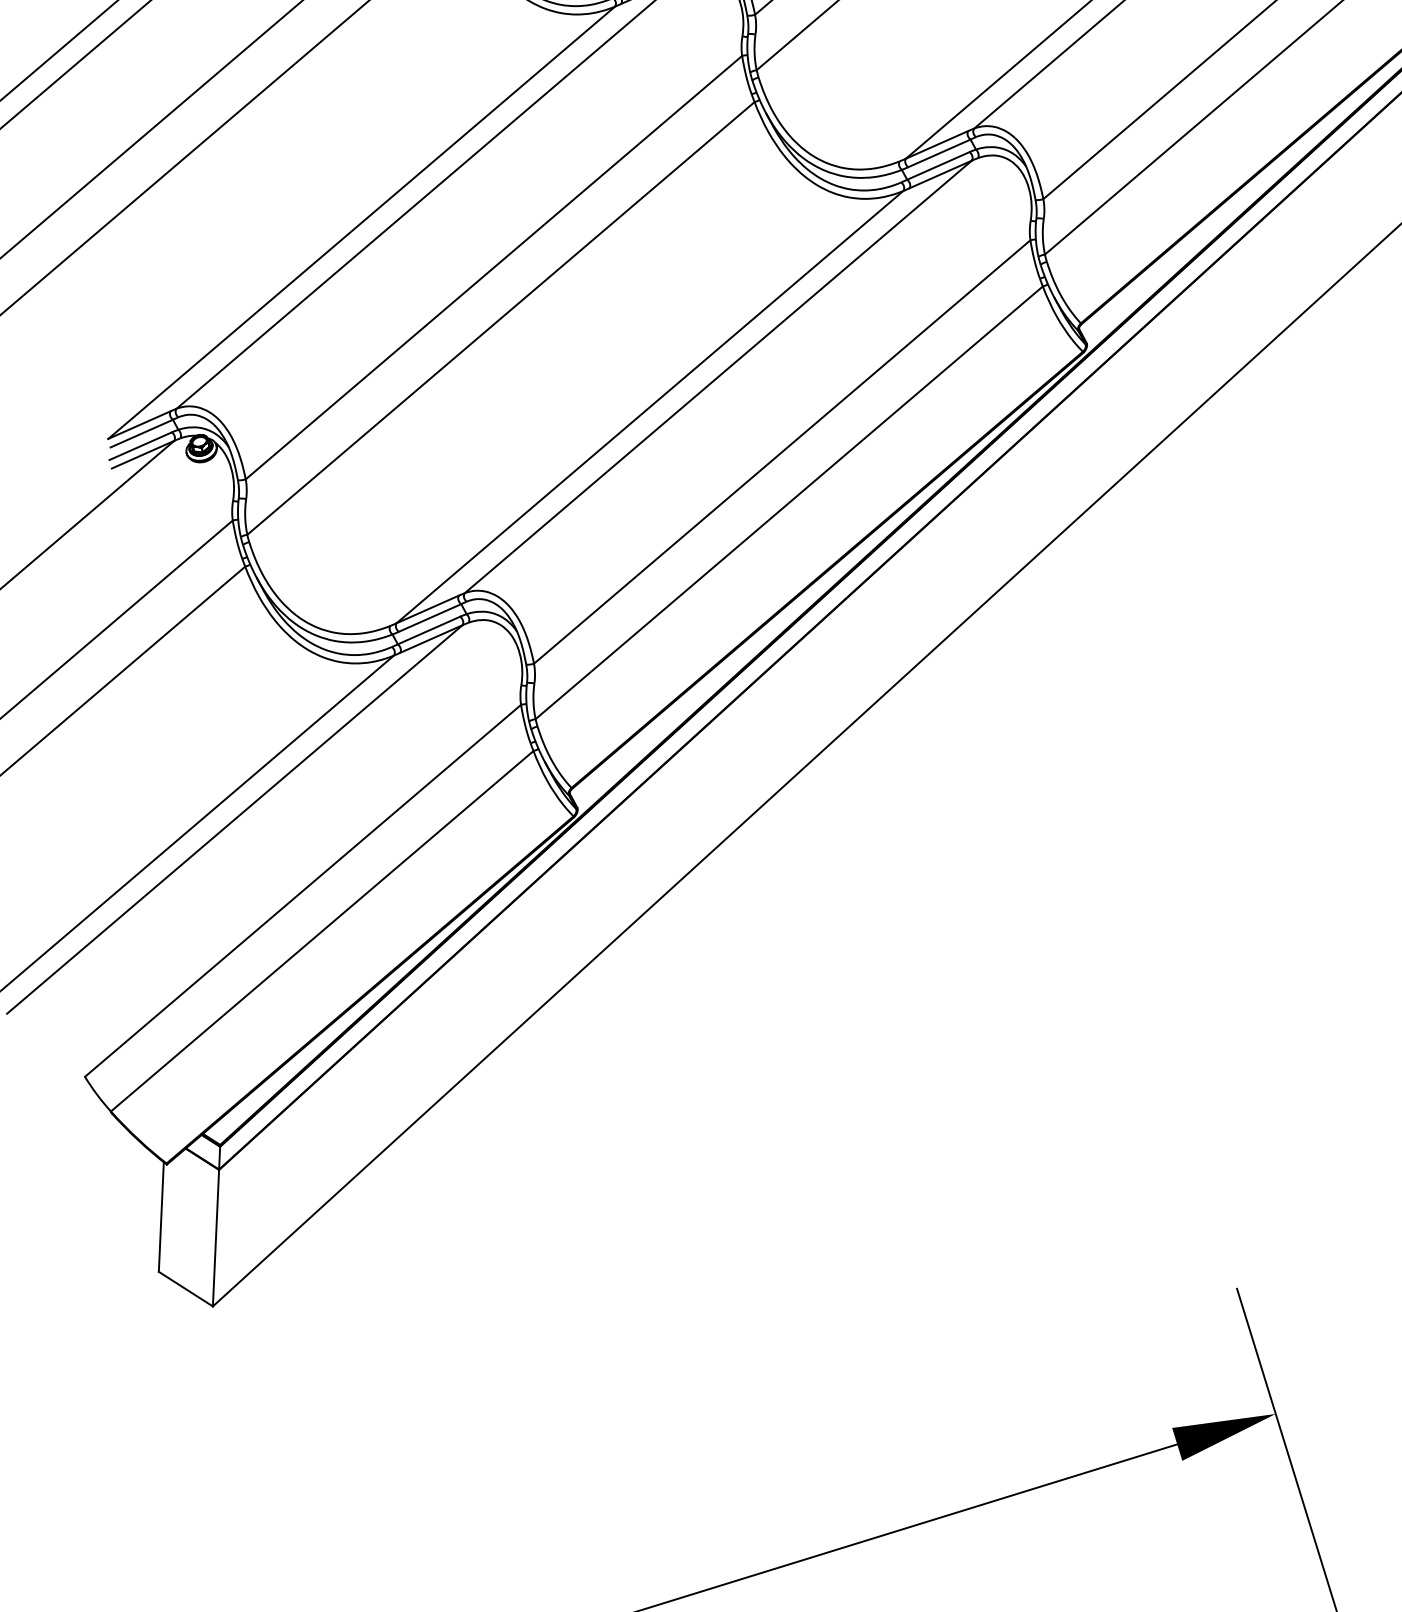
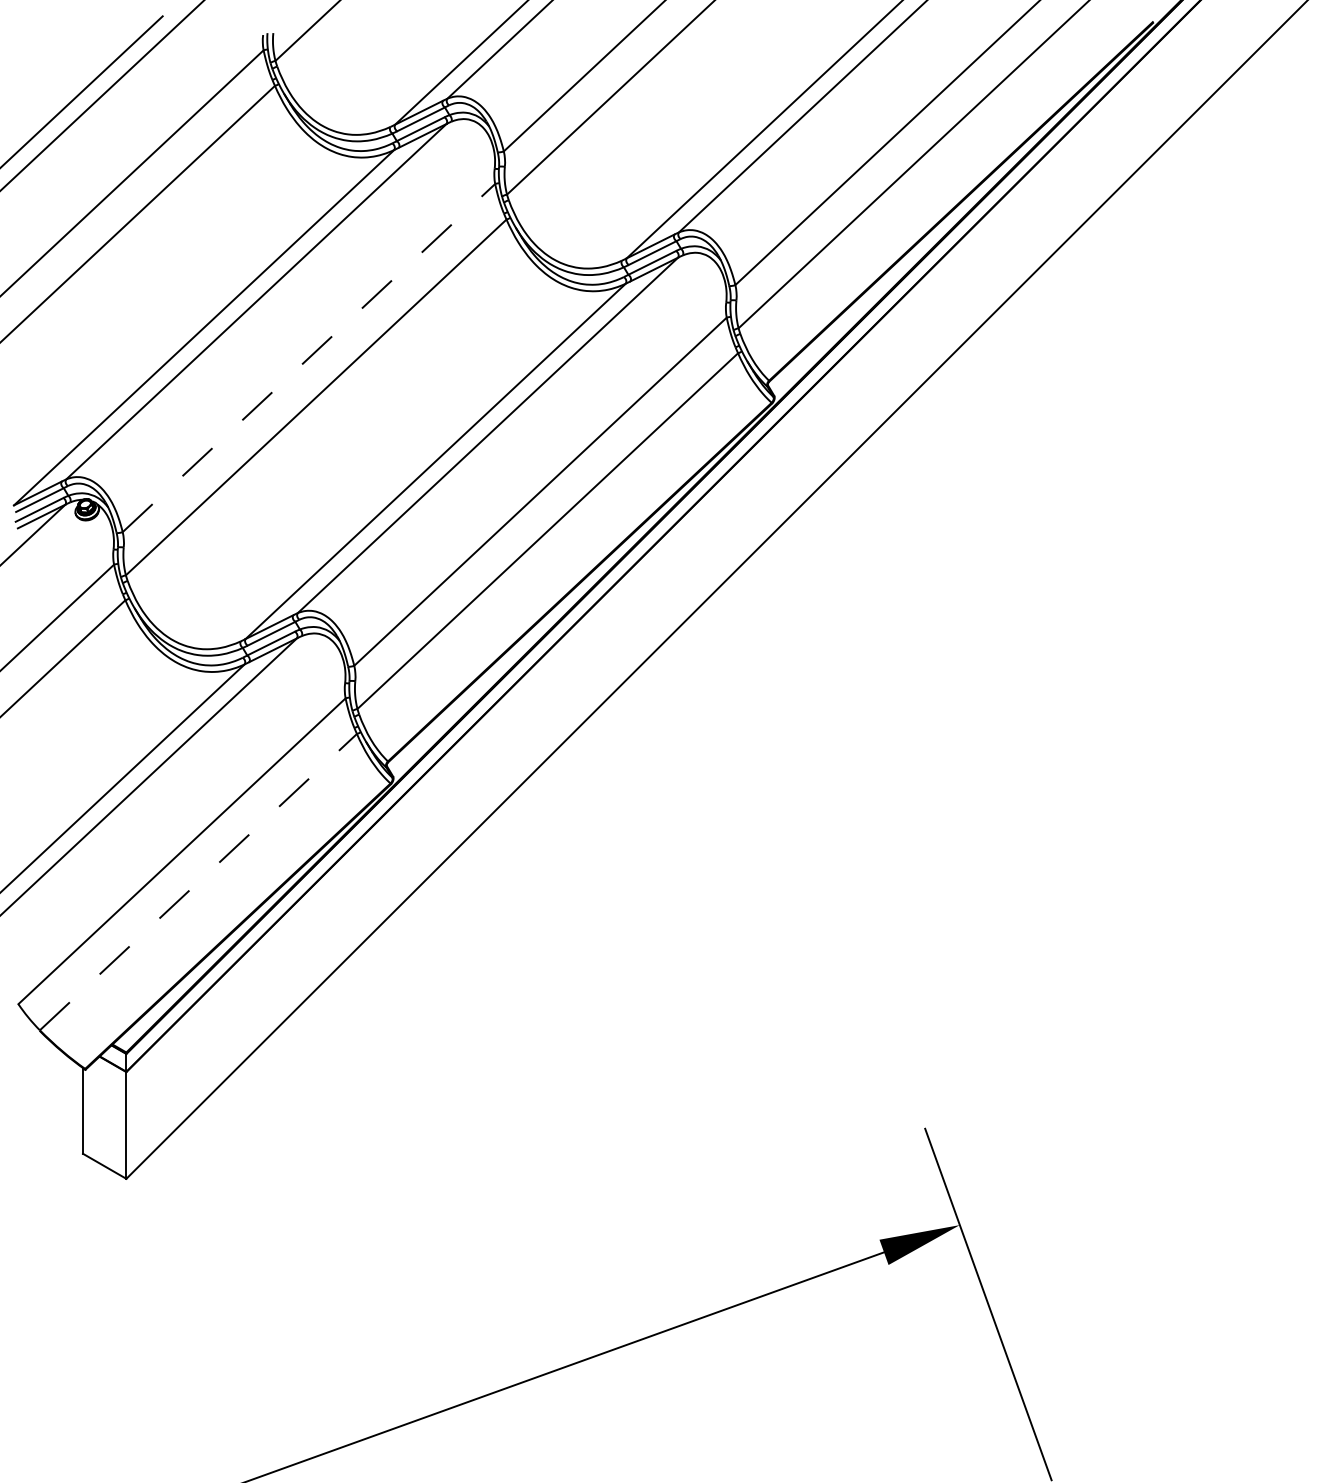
line: (493, 268) -> (308, 358), solid -> dashed
line: (322, 931) -> (198, 882), solid -> dashed

